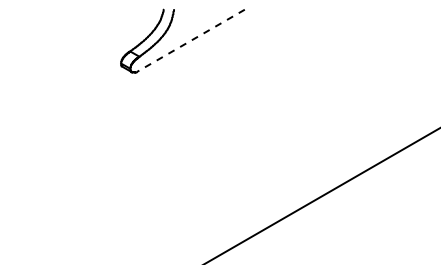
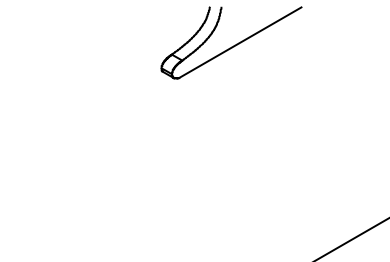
line: (190, 41) -> (240, 43), dashed -> solid

